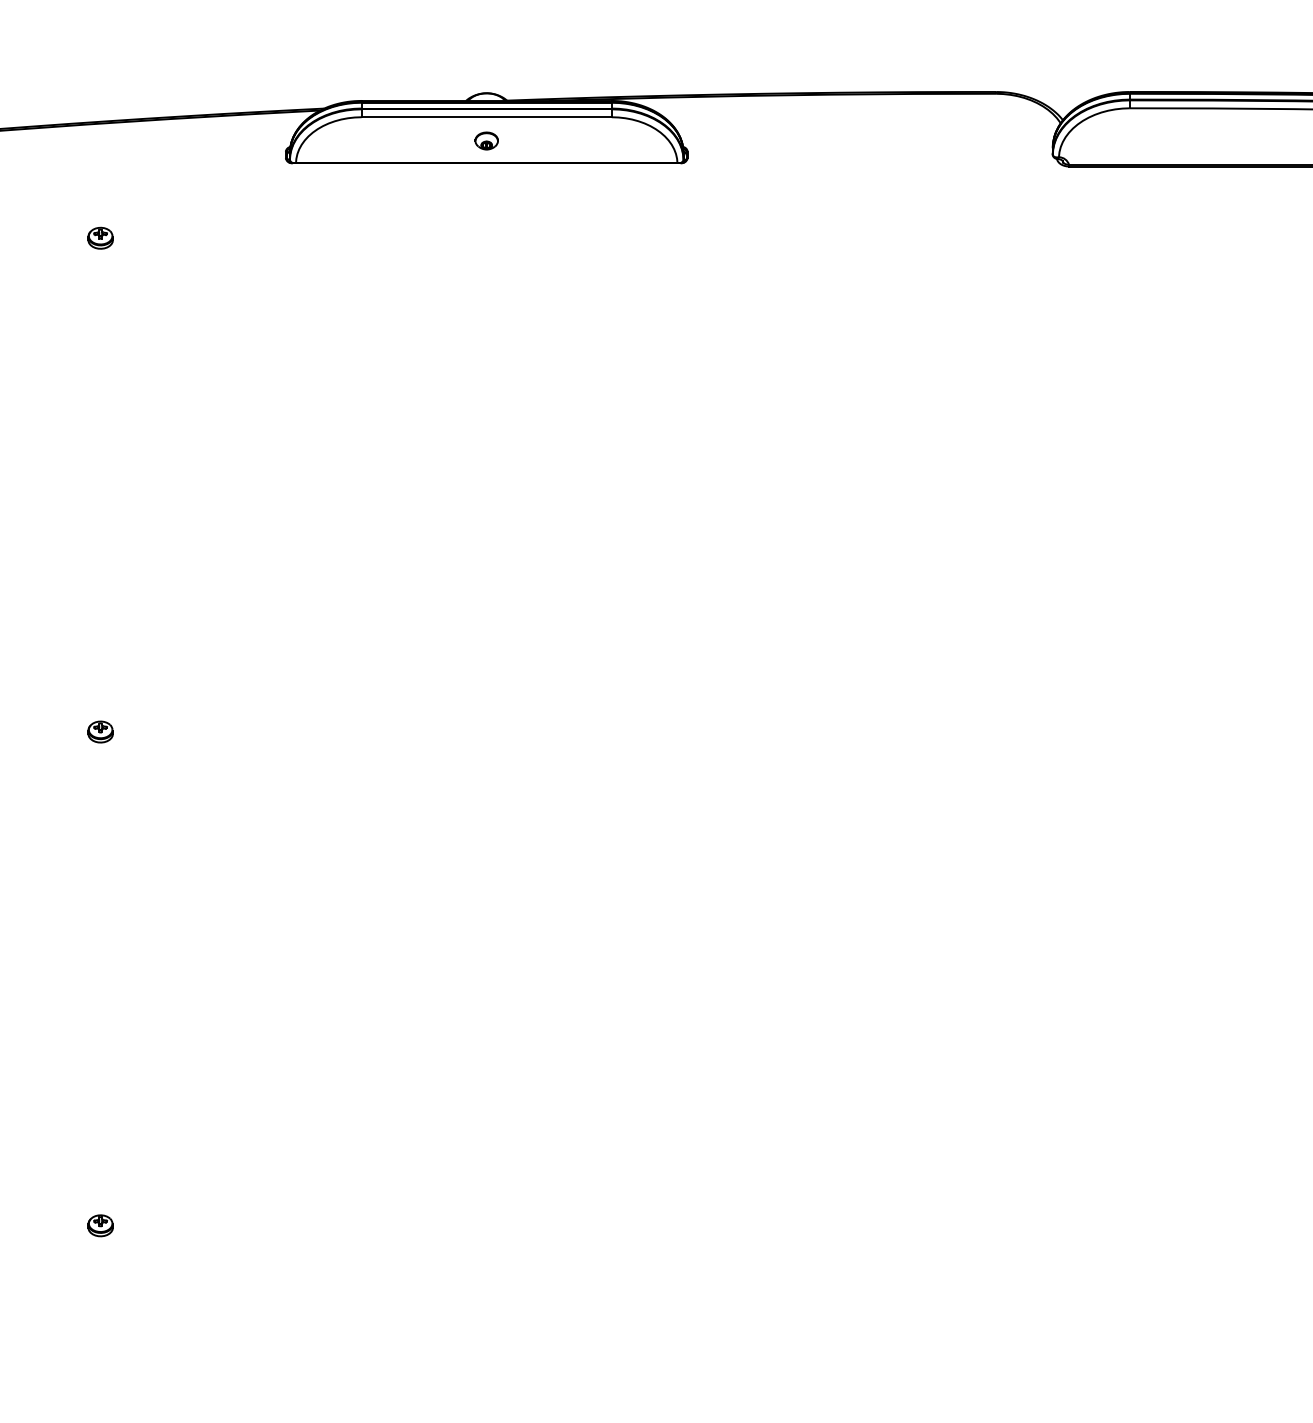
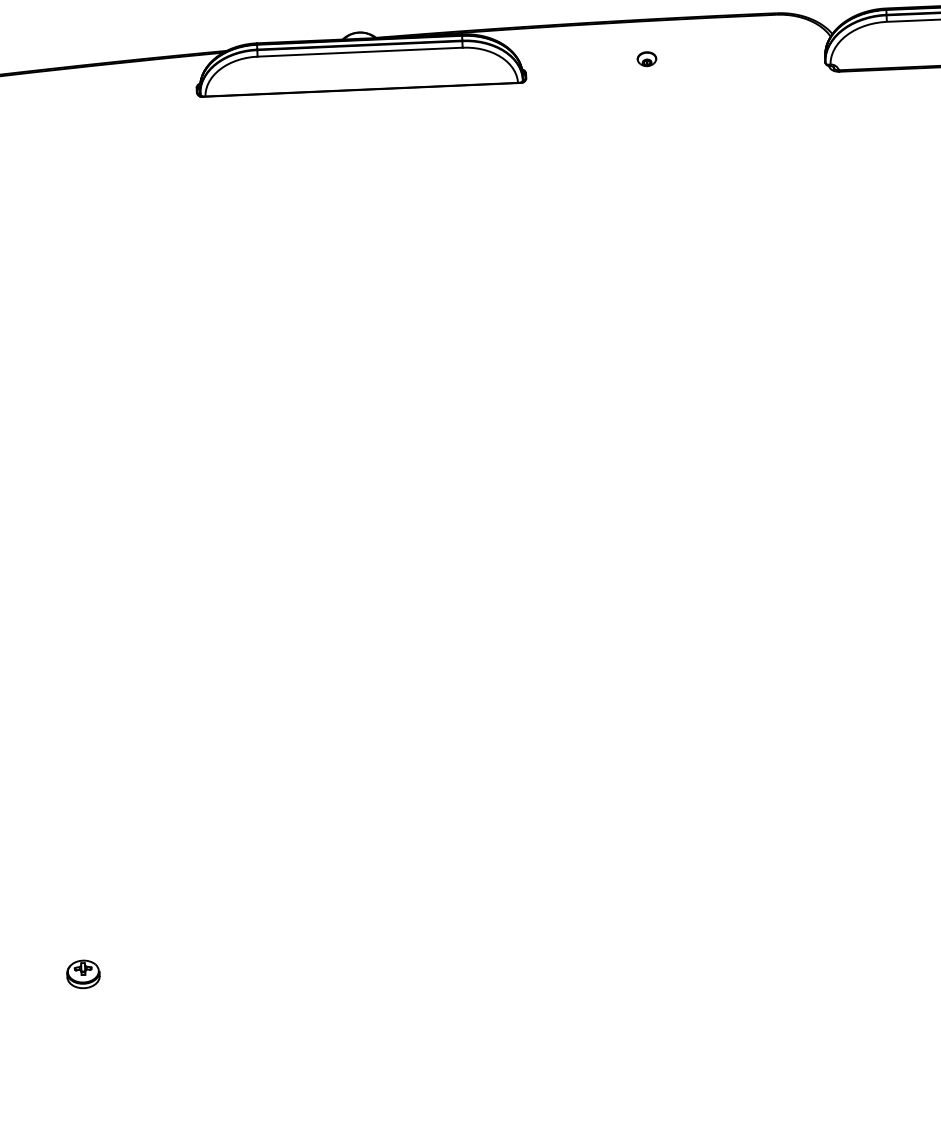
part: (486, 140) -> (646, 58), moved
part: (100, 237) -> (47, 164), removed
part: (100, 731) -> (65, 569), removed
part: (100, 1225) -> (83, 974), size x1.6

